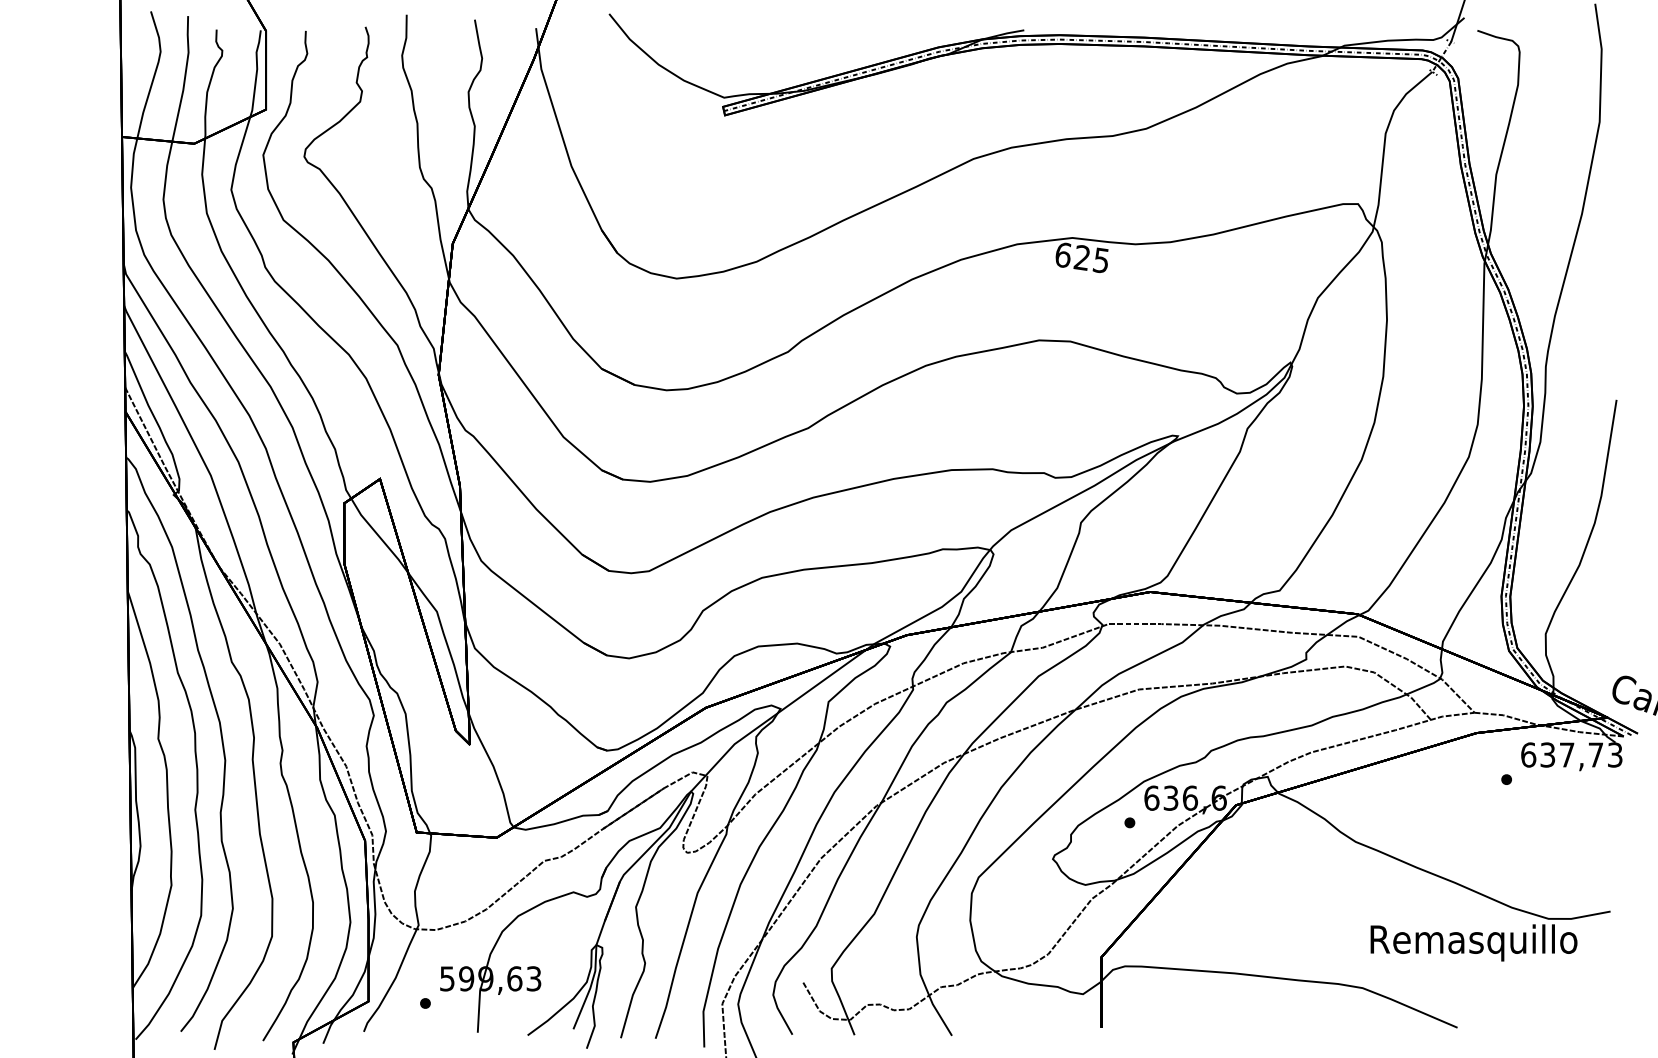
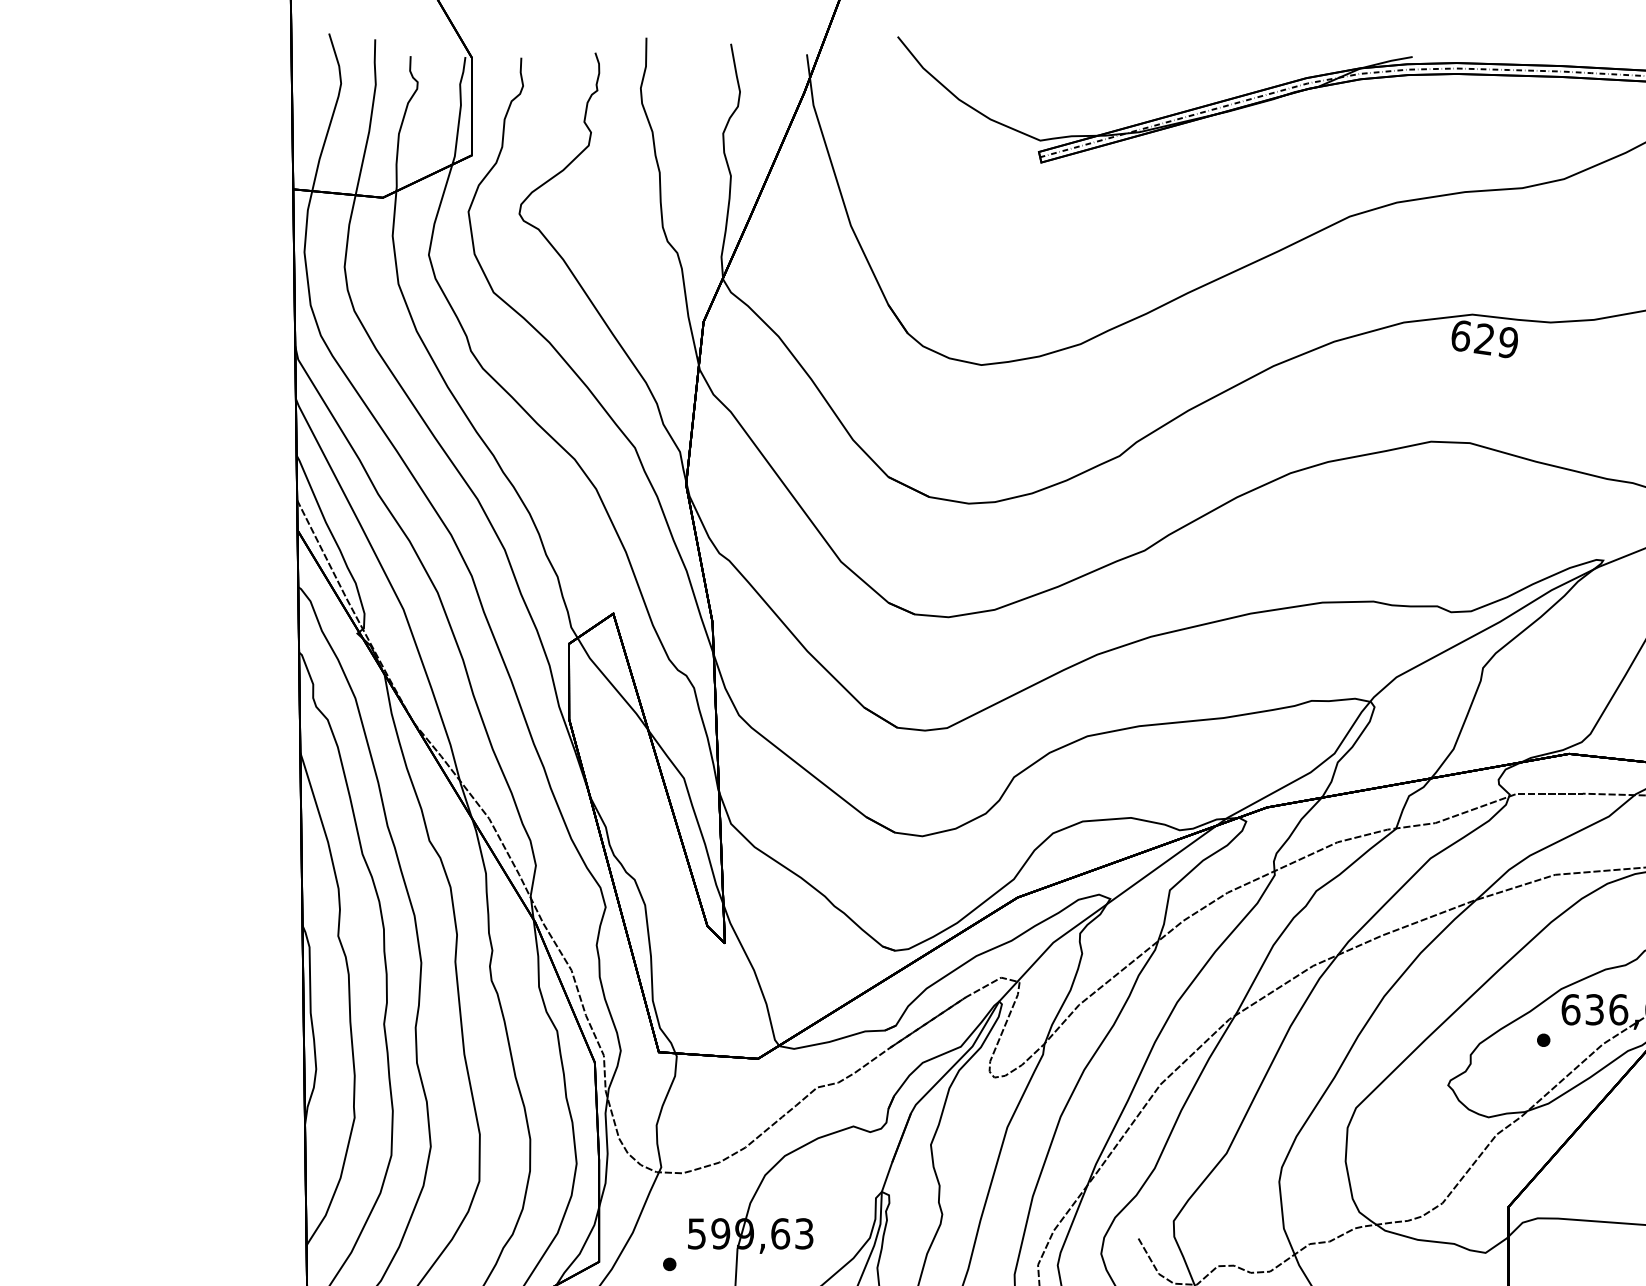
text: (1100, 259) -> (1507, 341), 625 -> 629

